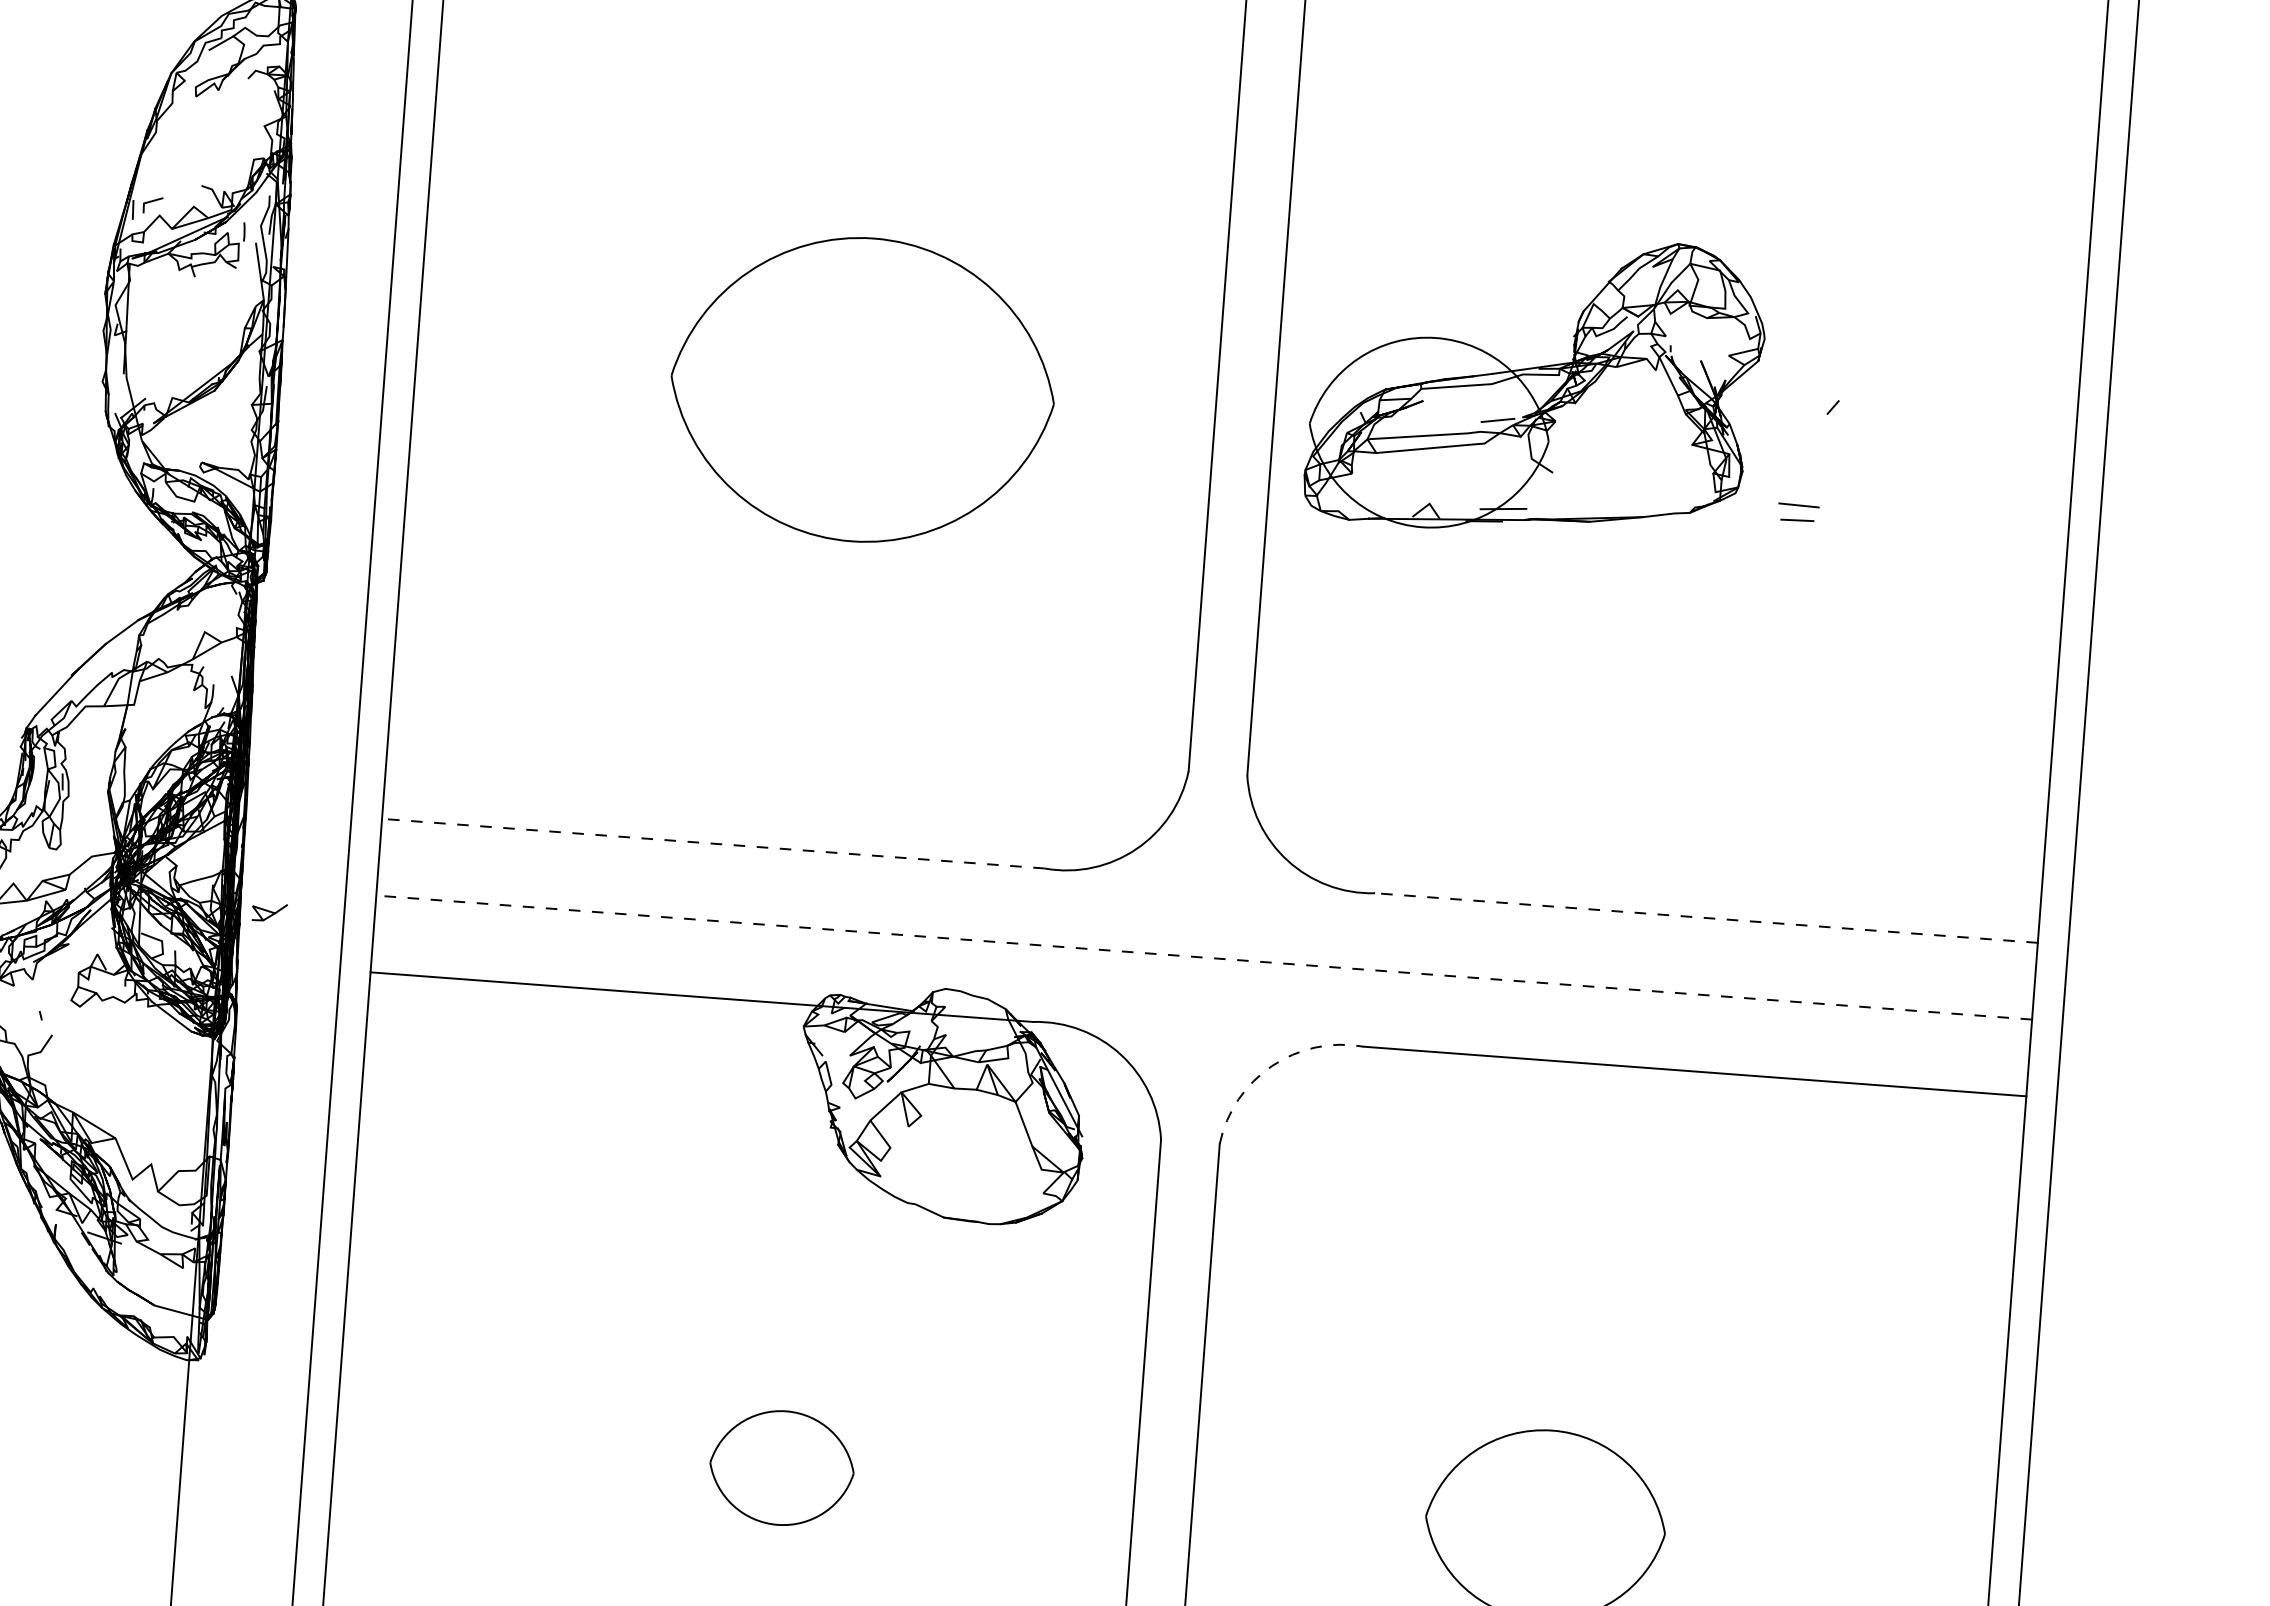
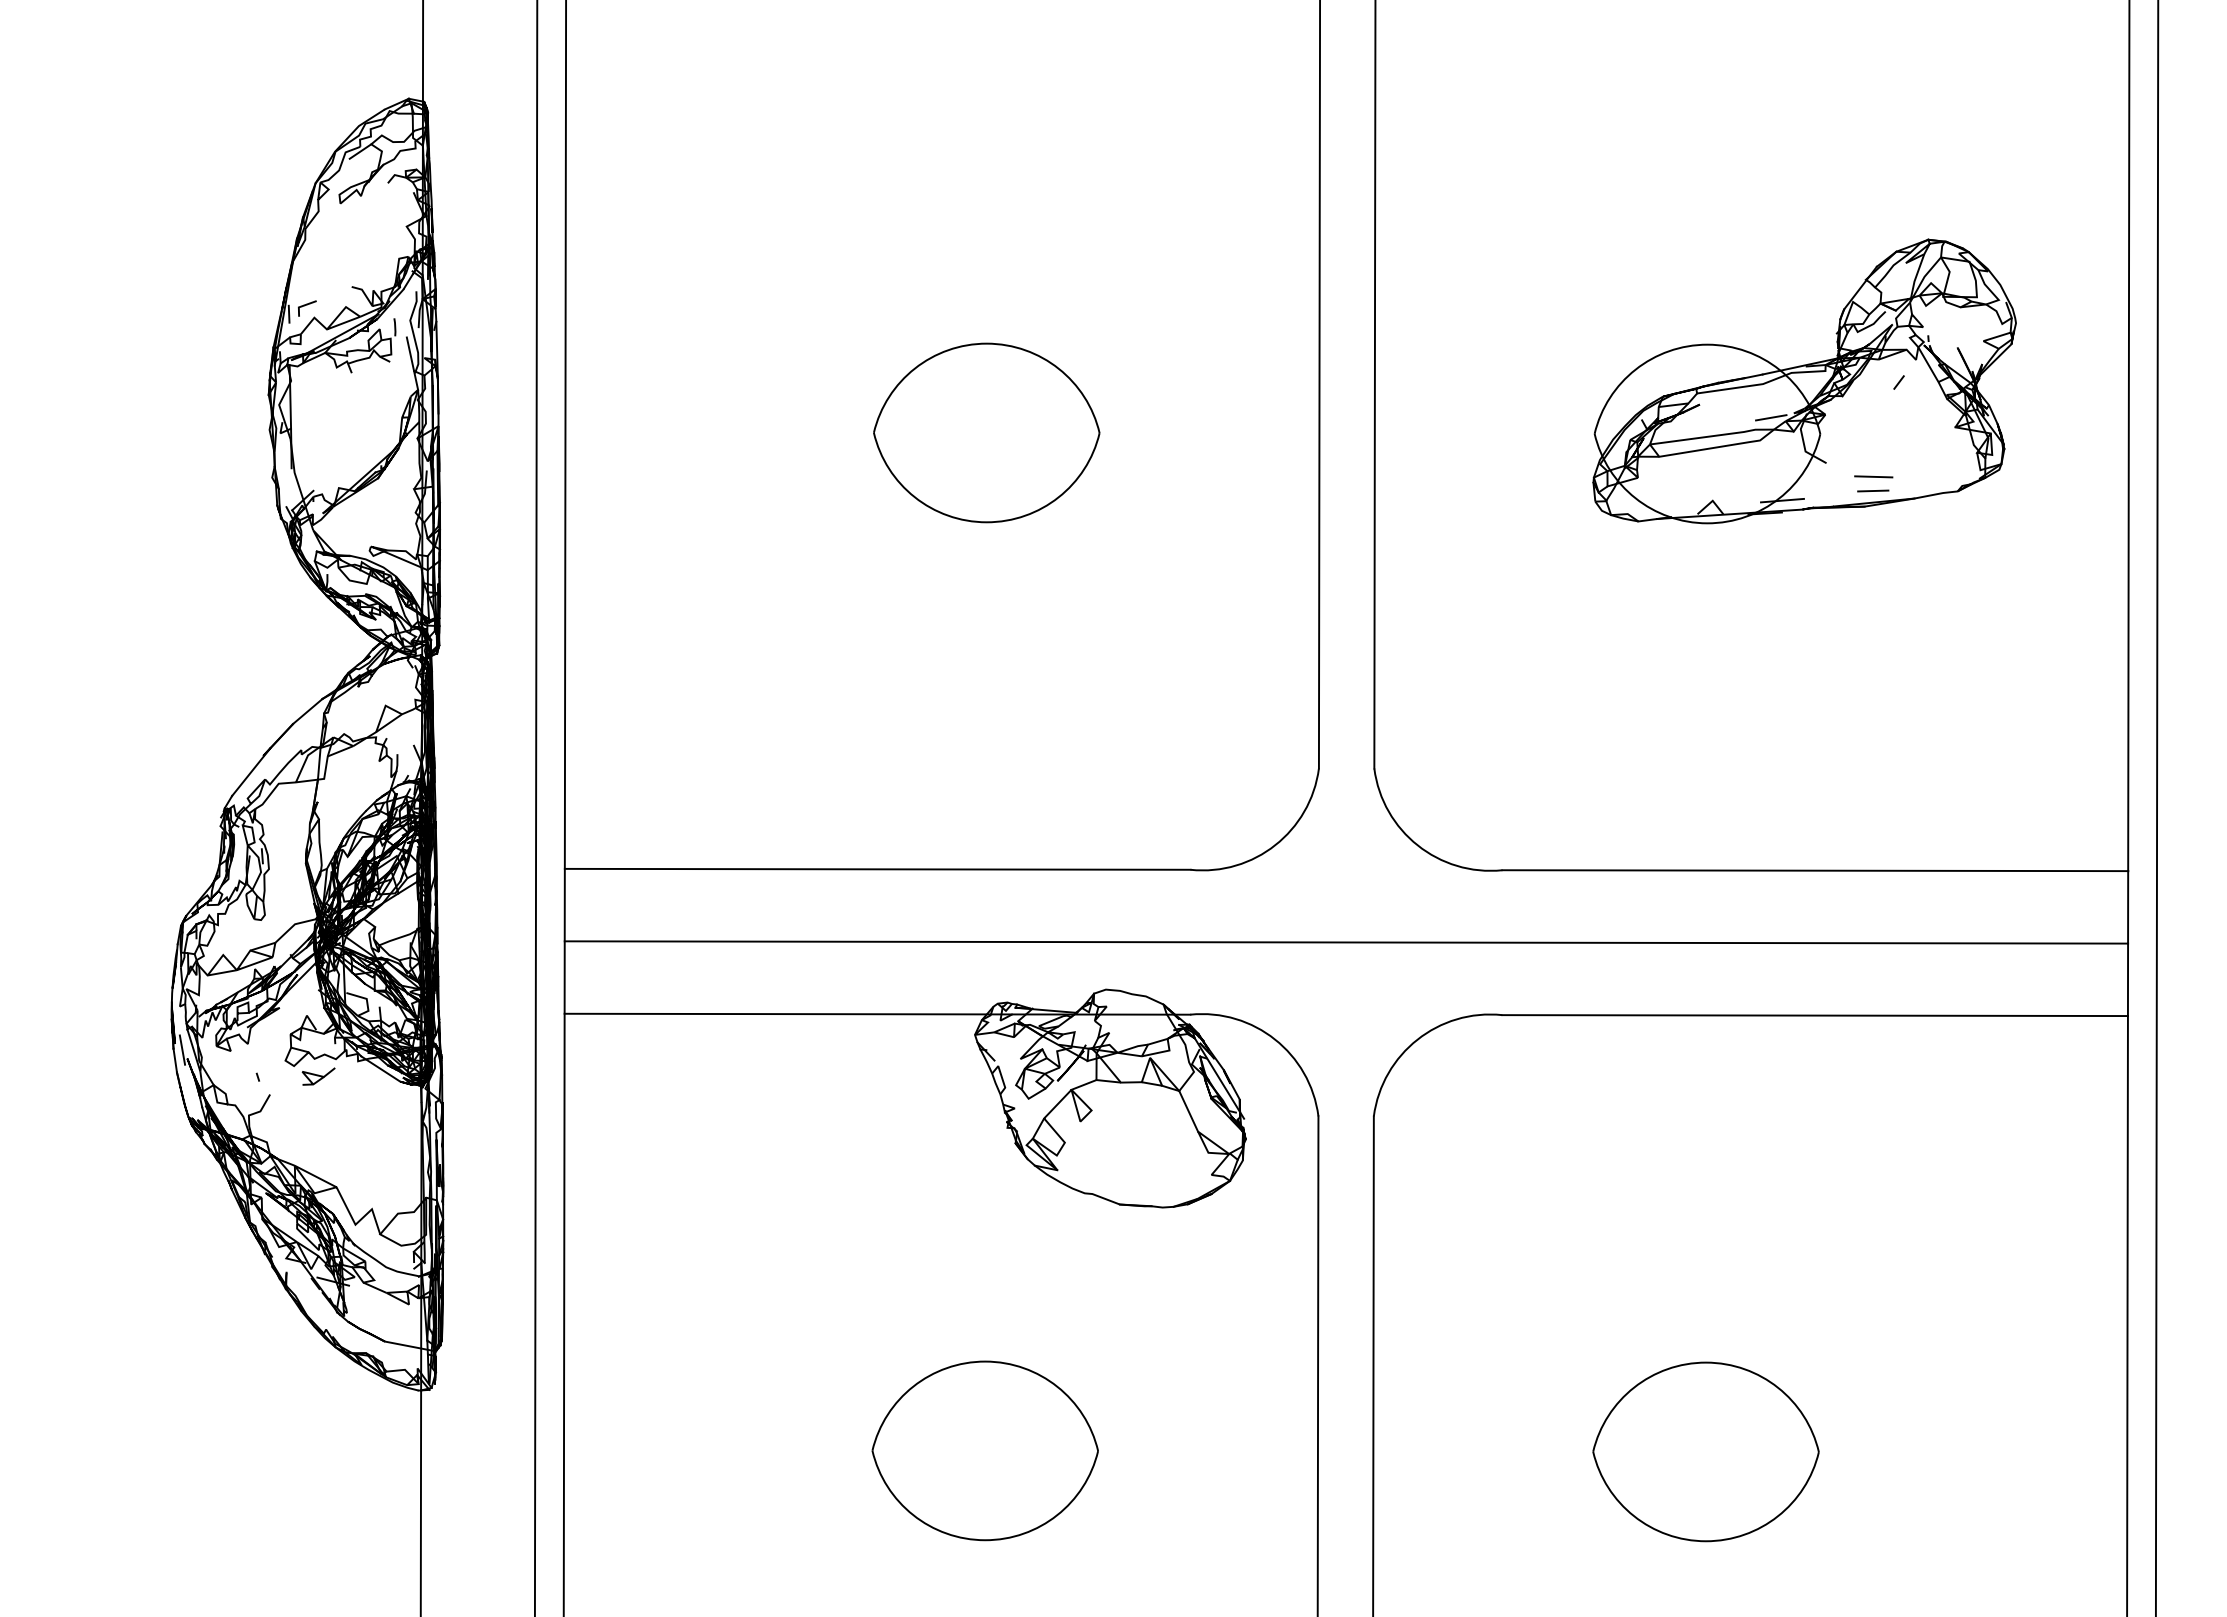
part: (1536, 384) -> (1804, 381), moved
part: (862, 389) -> (986, 432), size x0.62
line: (713, 843) -> (877, 869), dashed -> solid
part: (269, 912) -> (318, 1076), moved
line: (1706, 917) -> (1815, 870), dashed -> solid
line: (1204, 957) -> (1346, 942), dashed -> solid
arc: (1271, 1065) -> (1417, 1039), dashed -> solid
part: (781, 1467) -> (984, 1450), size x1.67

